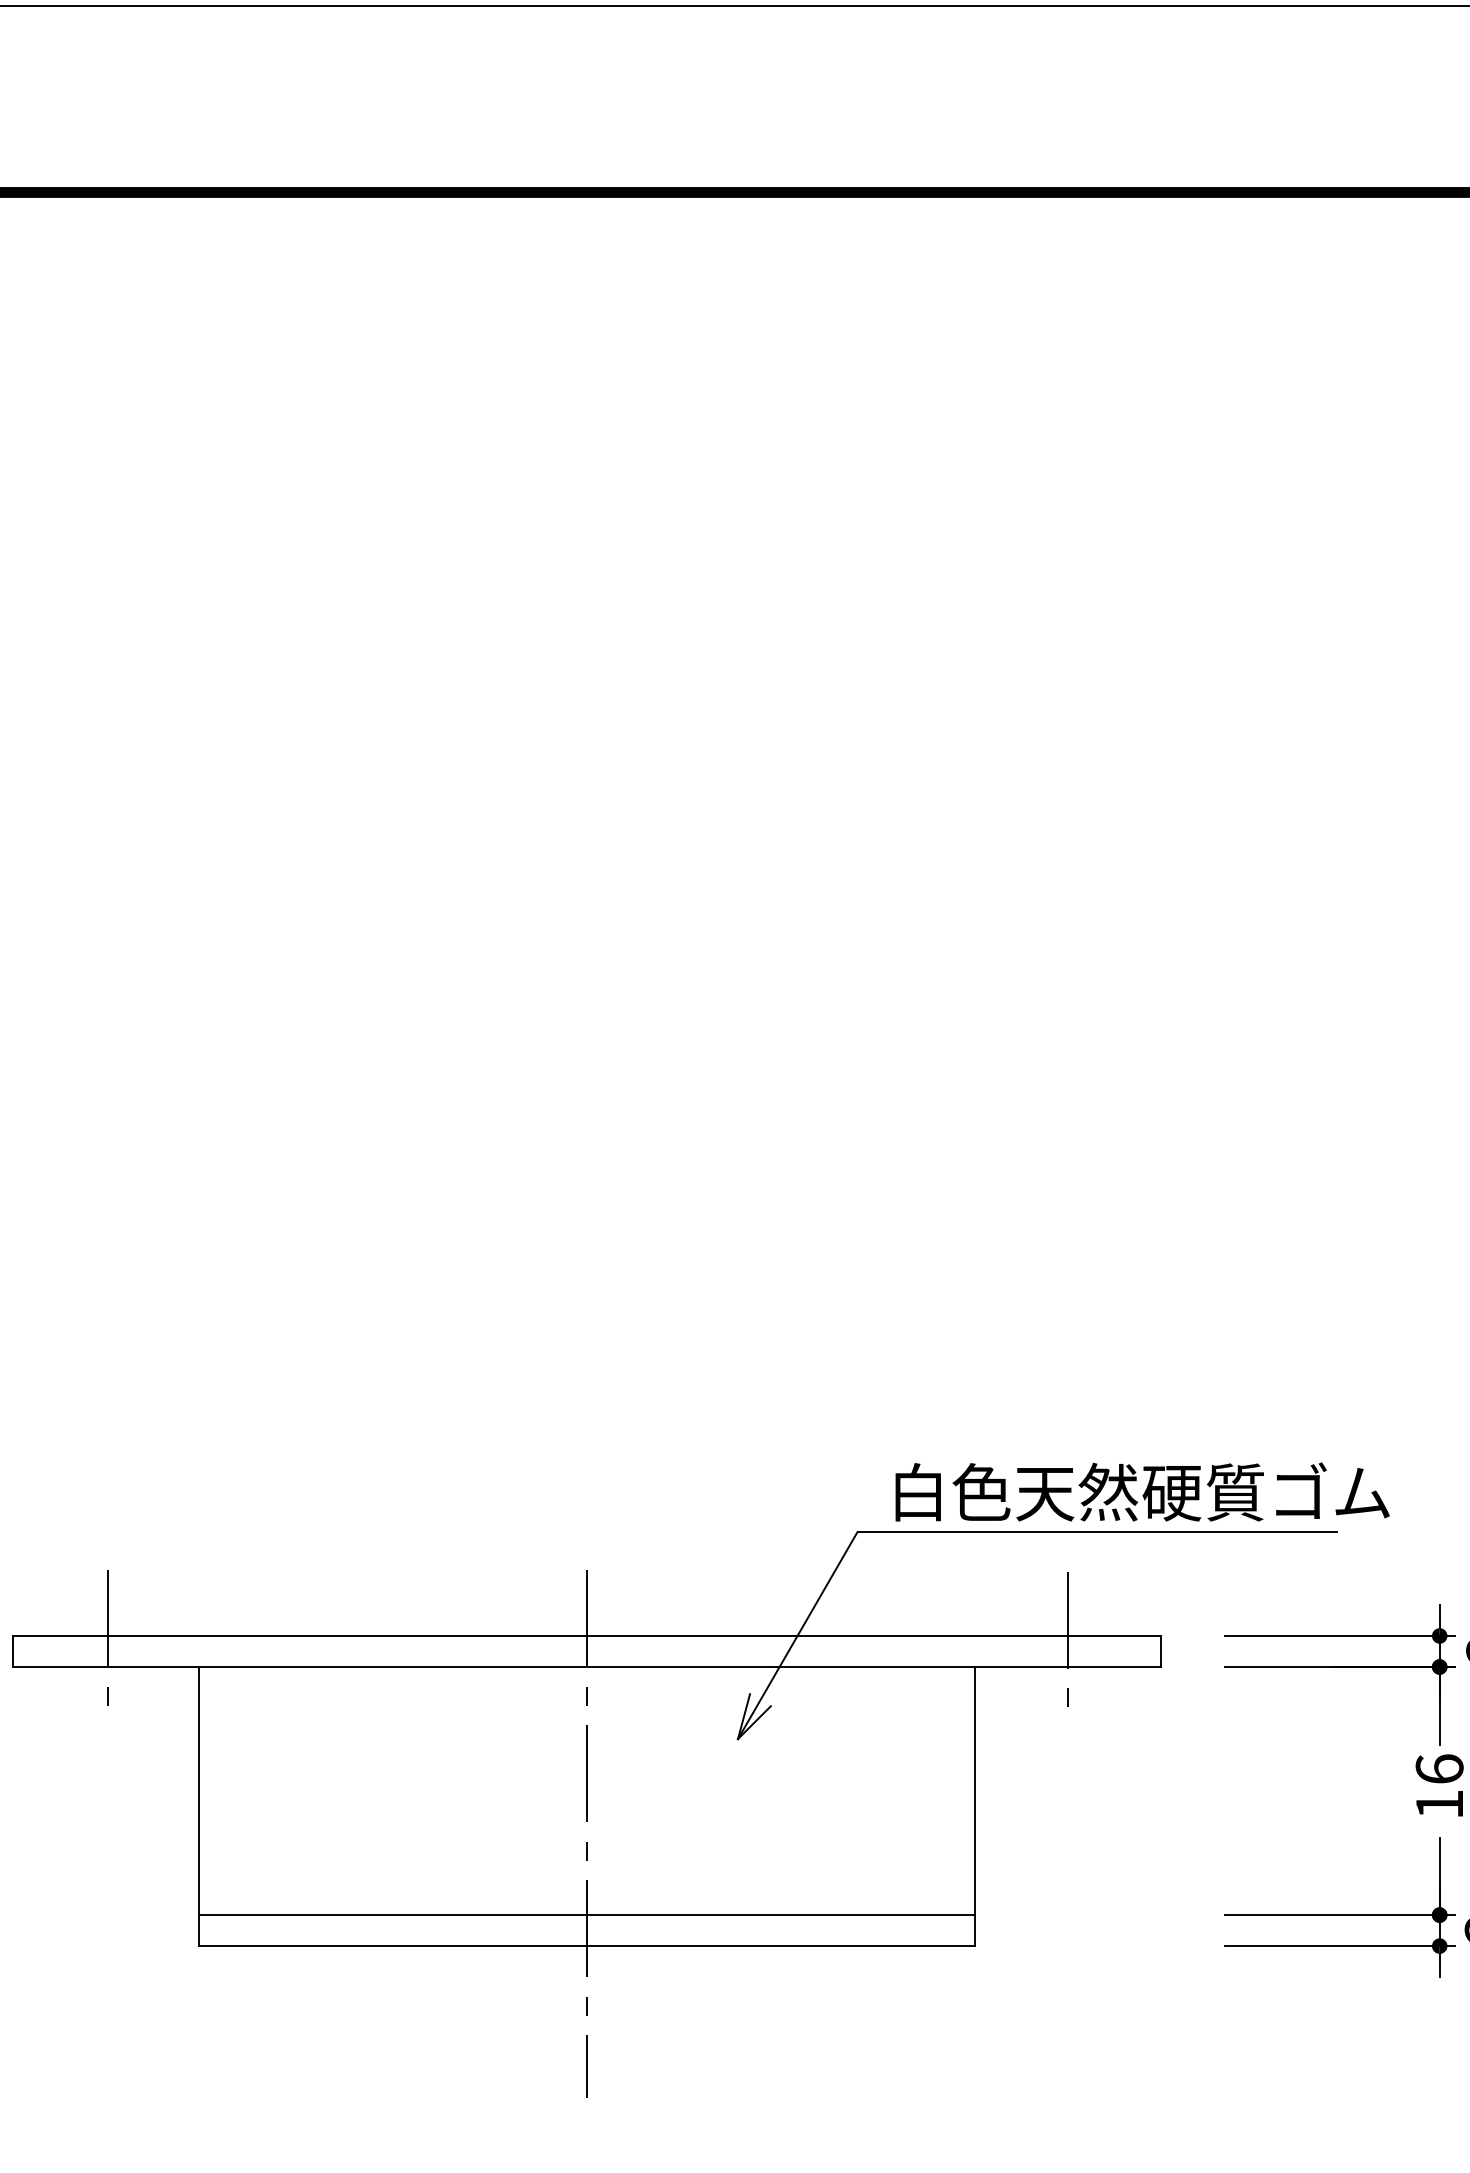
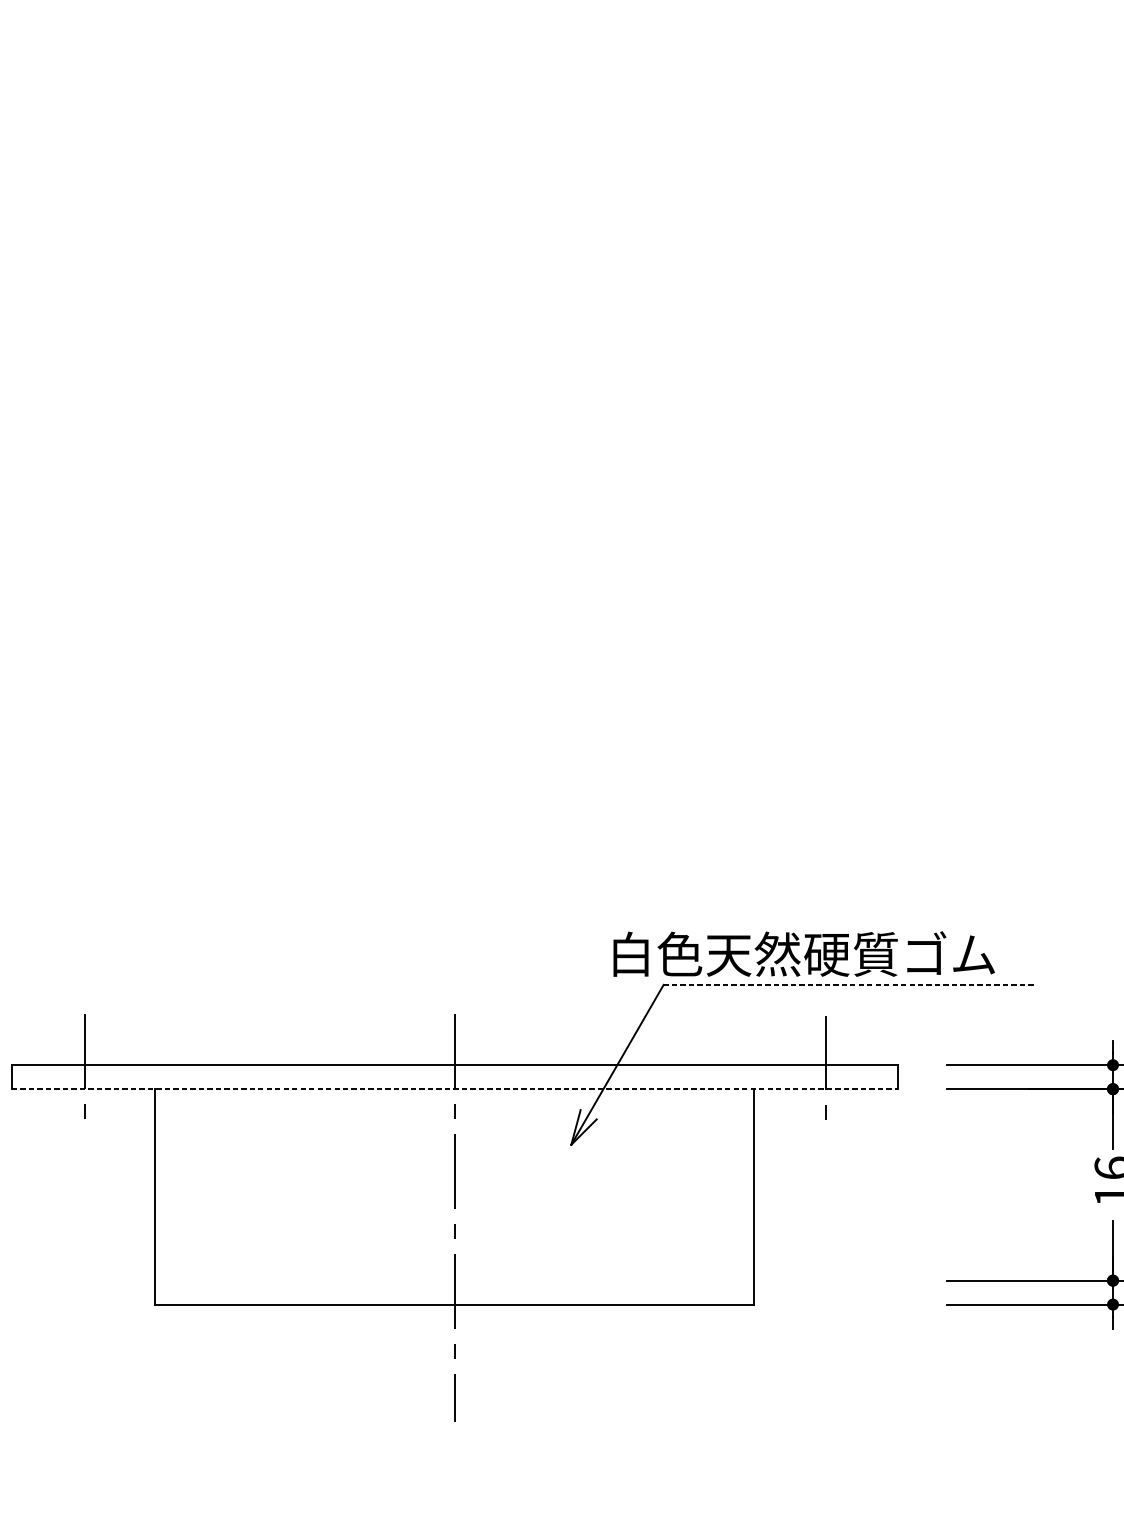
text: (1142, 1491) -> (804, 953), moved
line: (1097, 1531) -> (848, 984), solid -> dashed
line: (586, 1667) -> (454, 1089), solid -> dashed
line: (586, 1915) -> (454, 1280), removed

